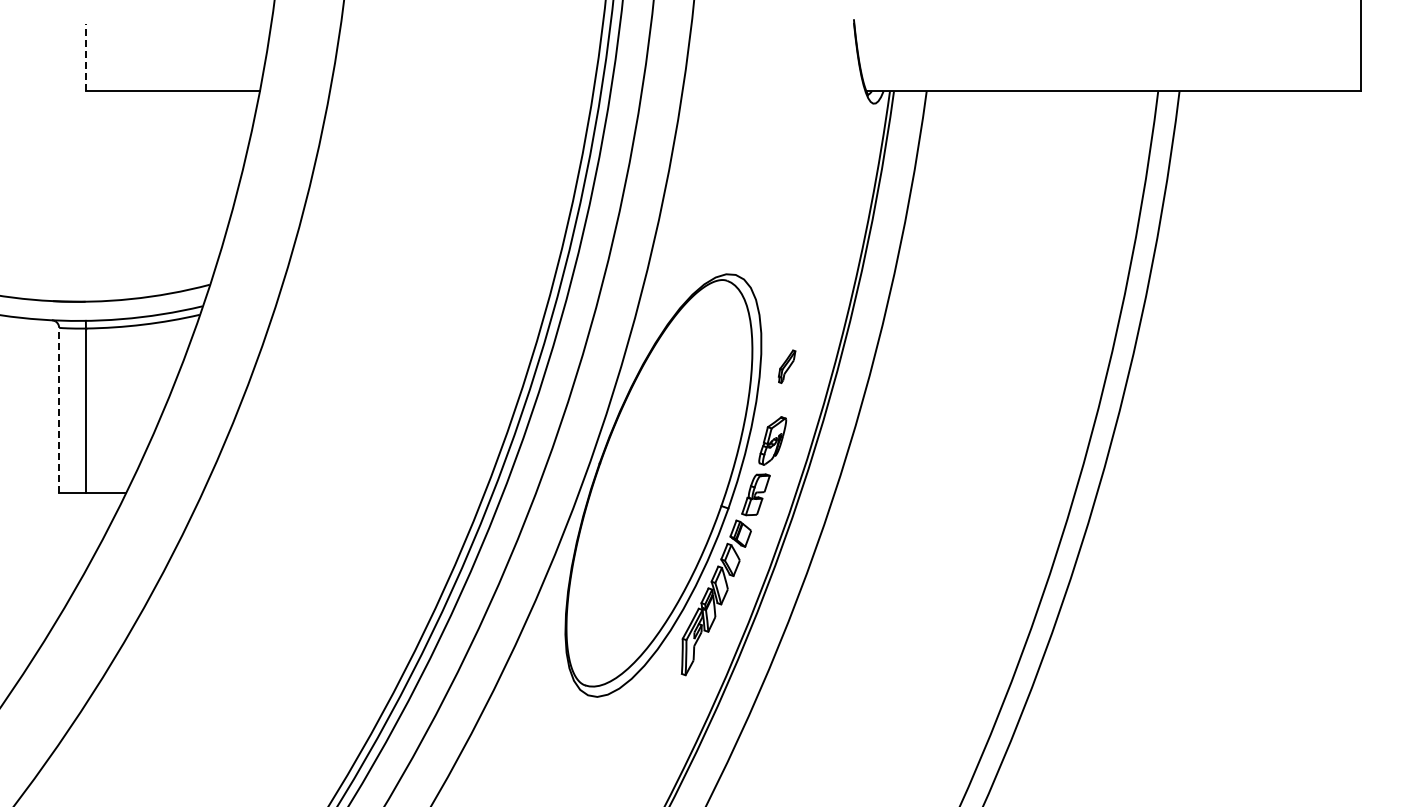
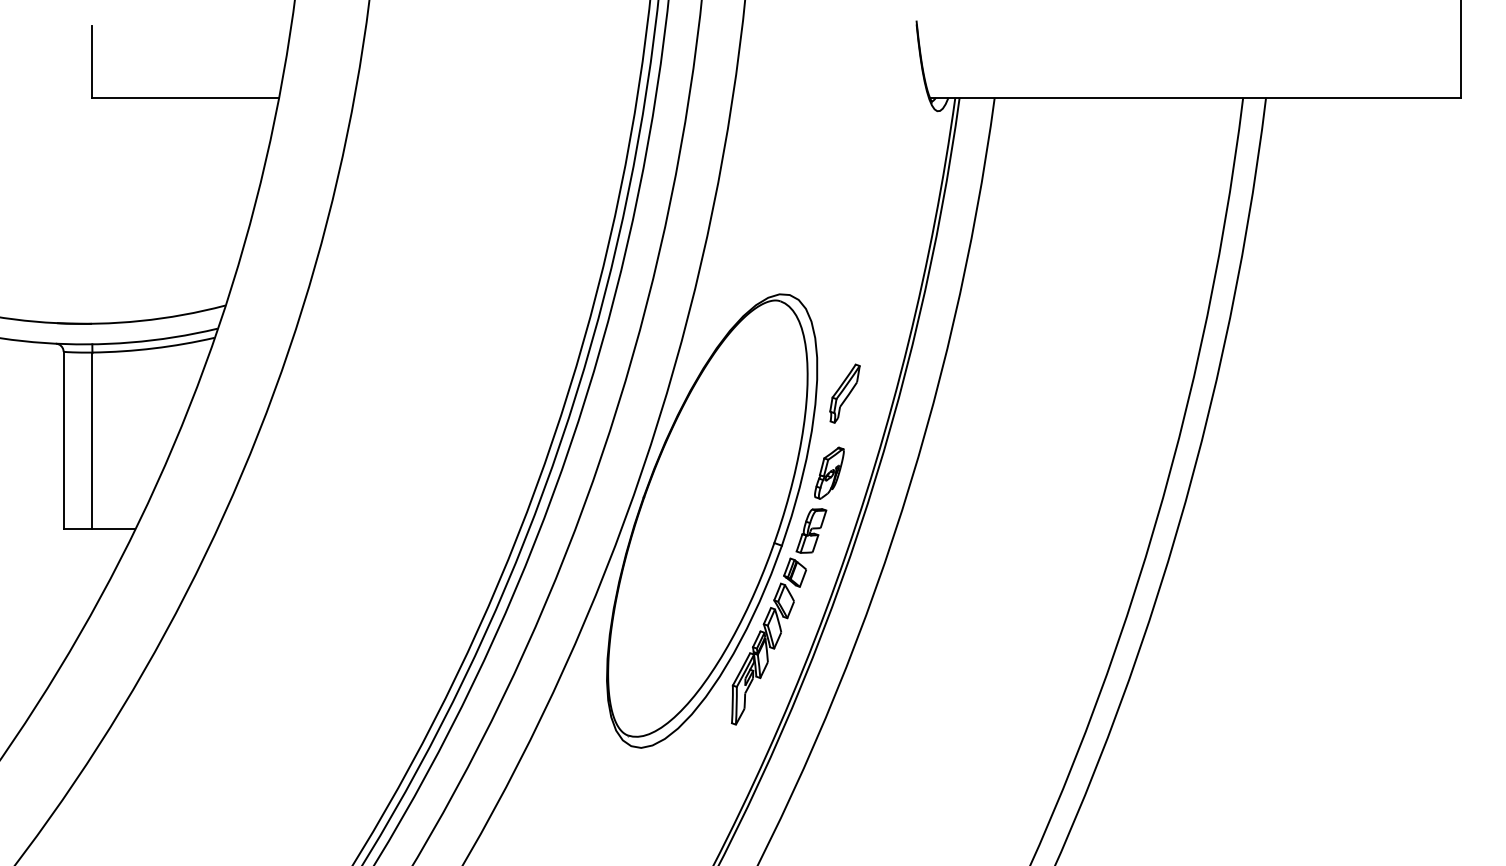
line: (85, 57) -> (91, 61), dashed -> solid
part: (786, 366) -> (844, 393), size x1.67
line: (59, 410) -> (64, 440), dashed -> solid

